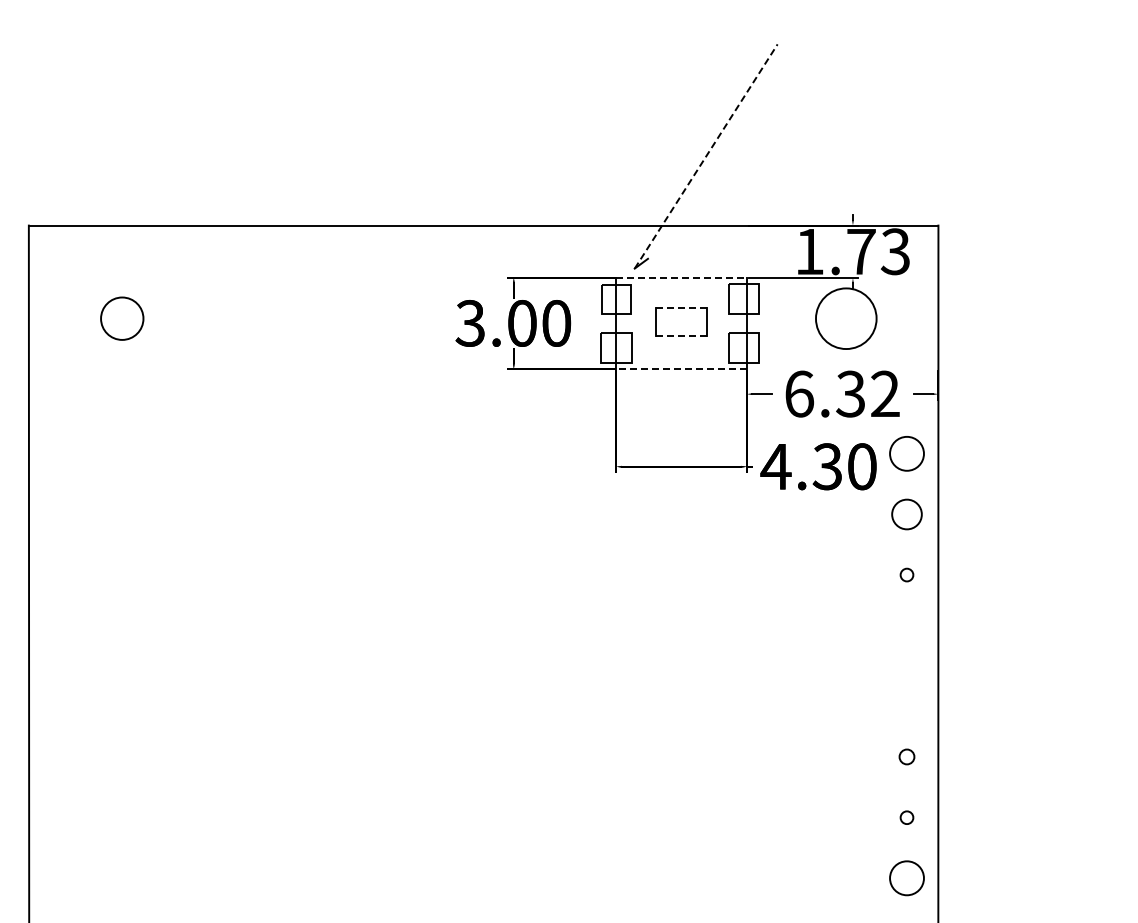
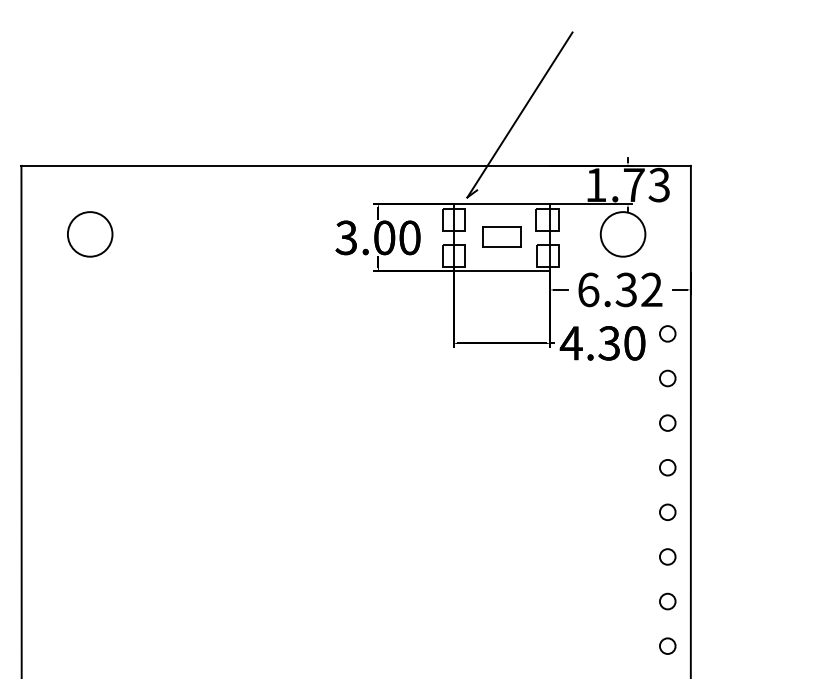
line: (706, 156) -> (520, 115), dashed -> solid
line: (682, 278) -> (502, 204), dashed -> solid
line: (681, 308) -> (501, 226), dashed -> solid
circle: (121, 318) -> (89, 234), size x1.43
line: (681, 335) -> (501, 246), dashed -> solid
line: (681, 368) -> (501, 271), dashed -> solid
circle: (906, 453) -> (667, 333), size x0.62
circle: (906, 514) -> (667, 378), size x0.71
circle: (906, 574) -> (667, 422), size x1.67
circle: (906, 635) -> (667, 467), added
circle: (906, 695) -> (667, 511), added
circle: (906, 756) -> (667, 556), size x1.43
circle: (906, 817) -> (667, 601), size x1.67
circle: (906, 877) -> (667, 645), size x0.62

